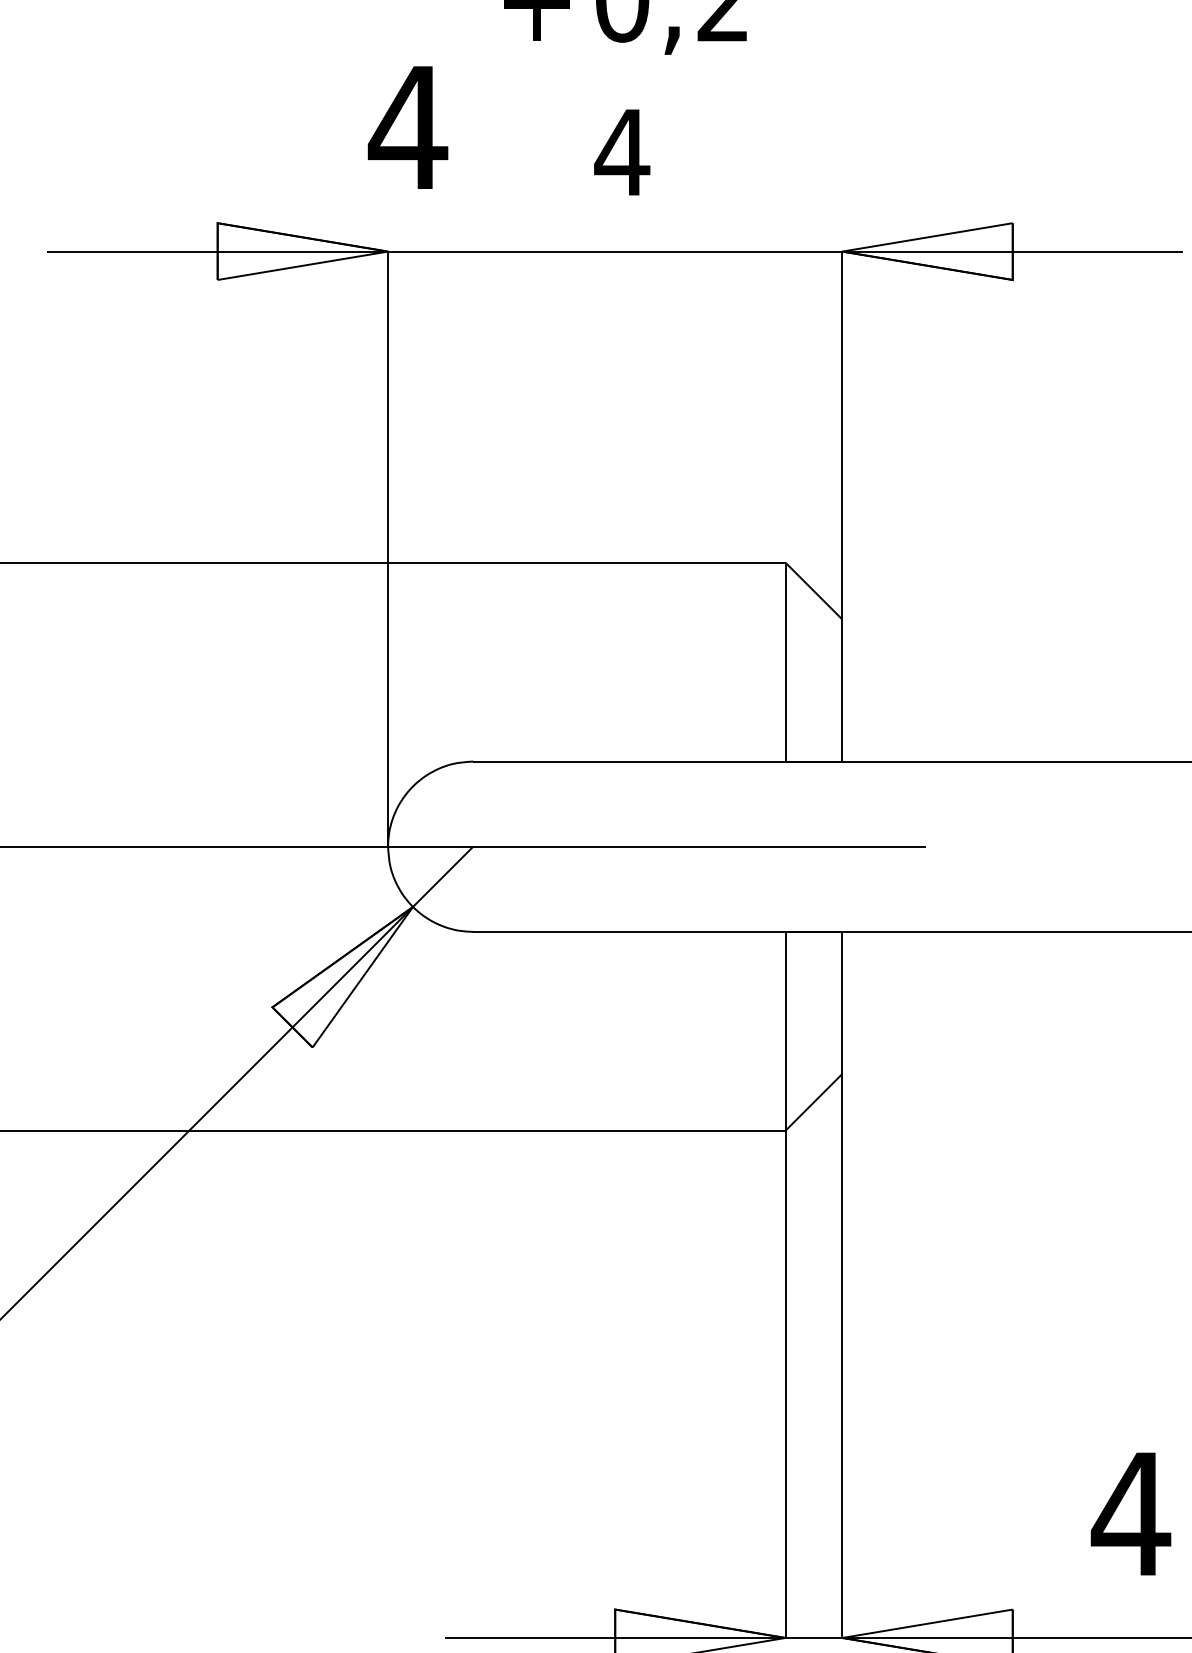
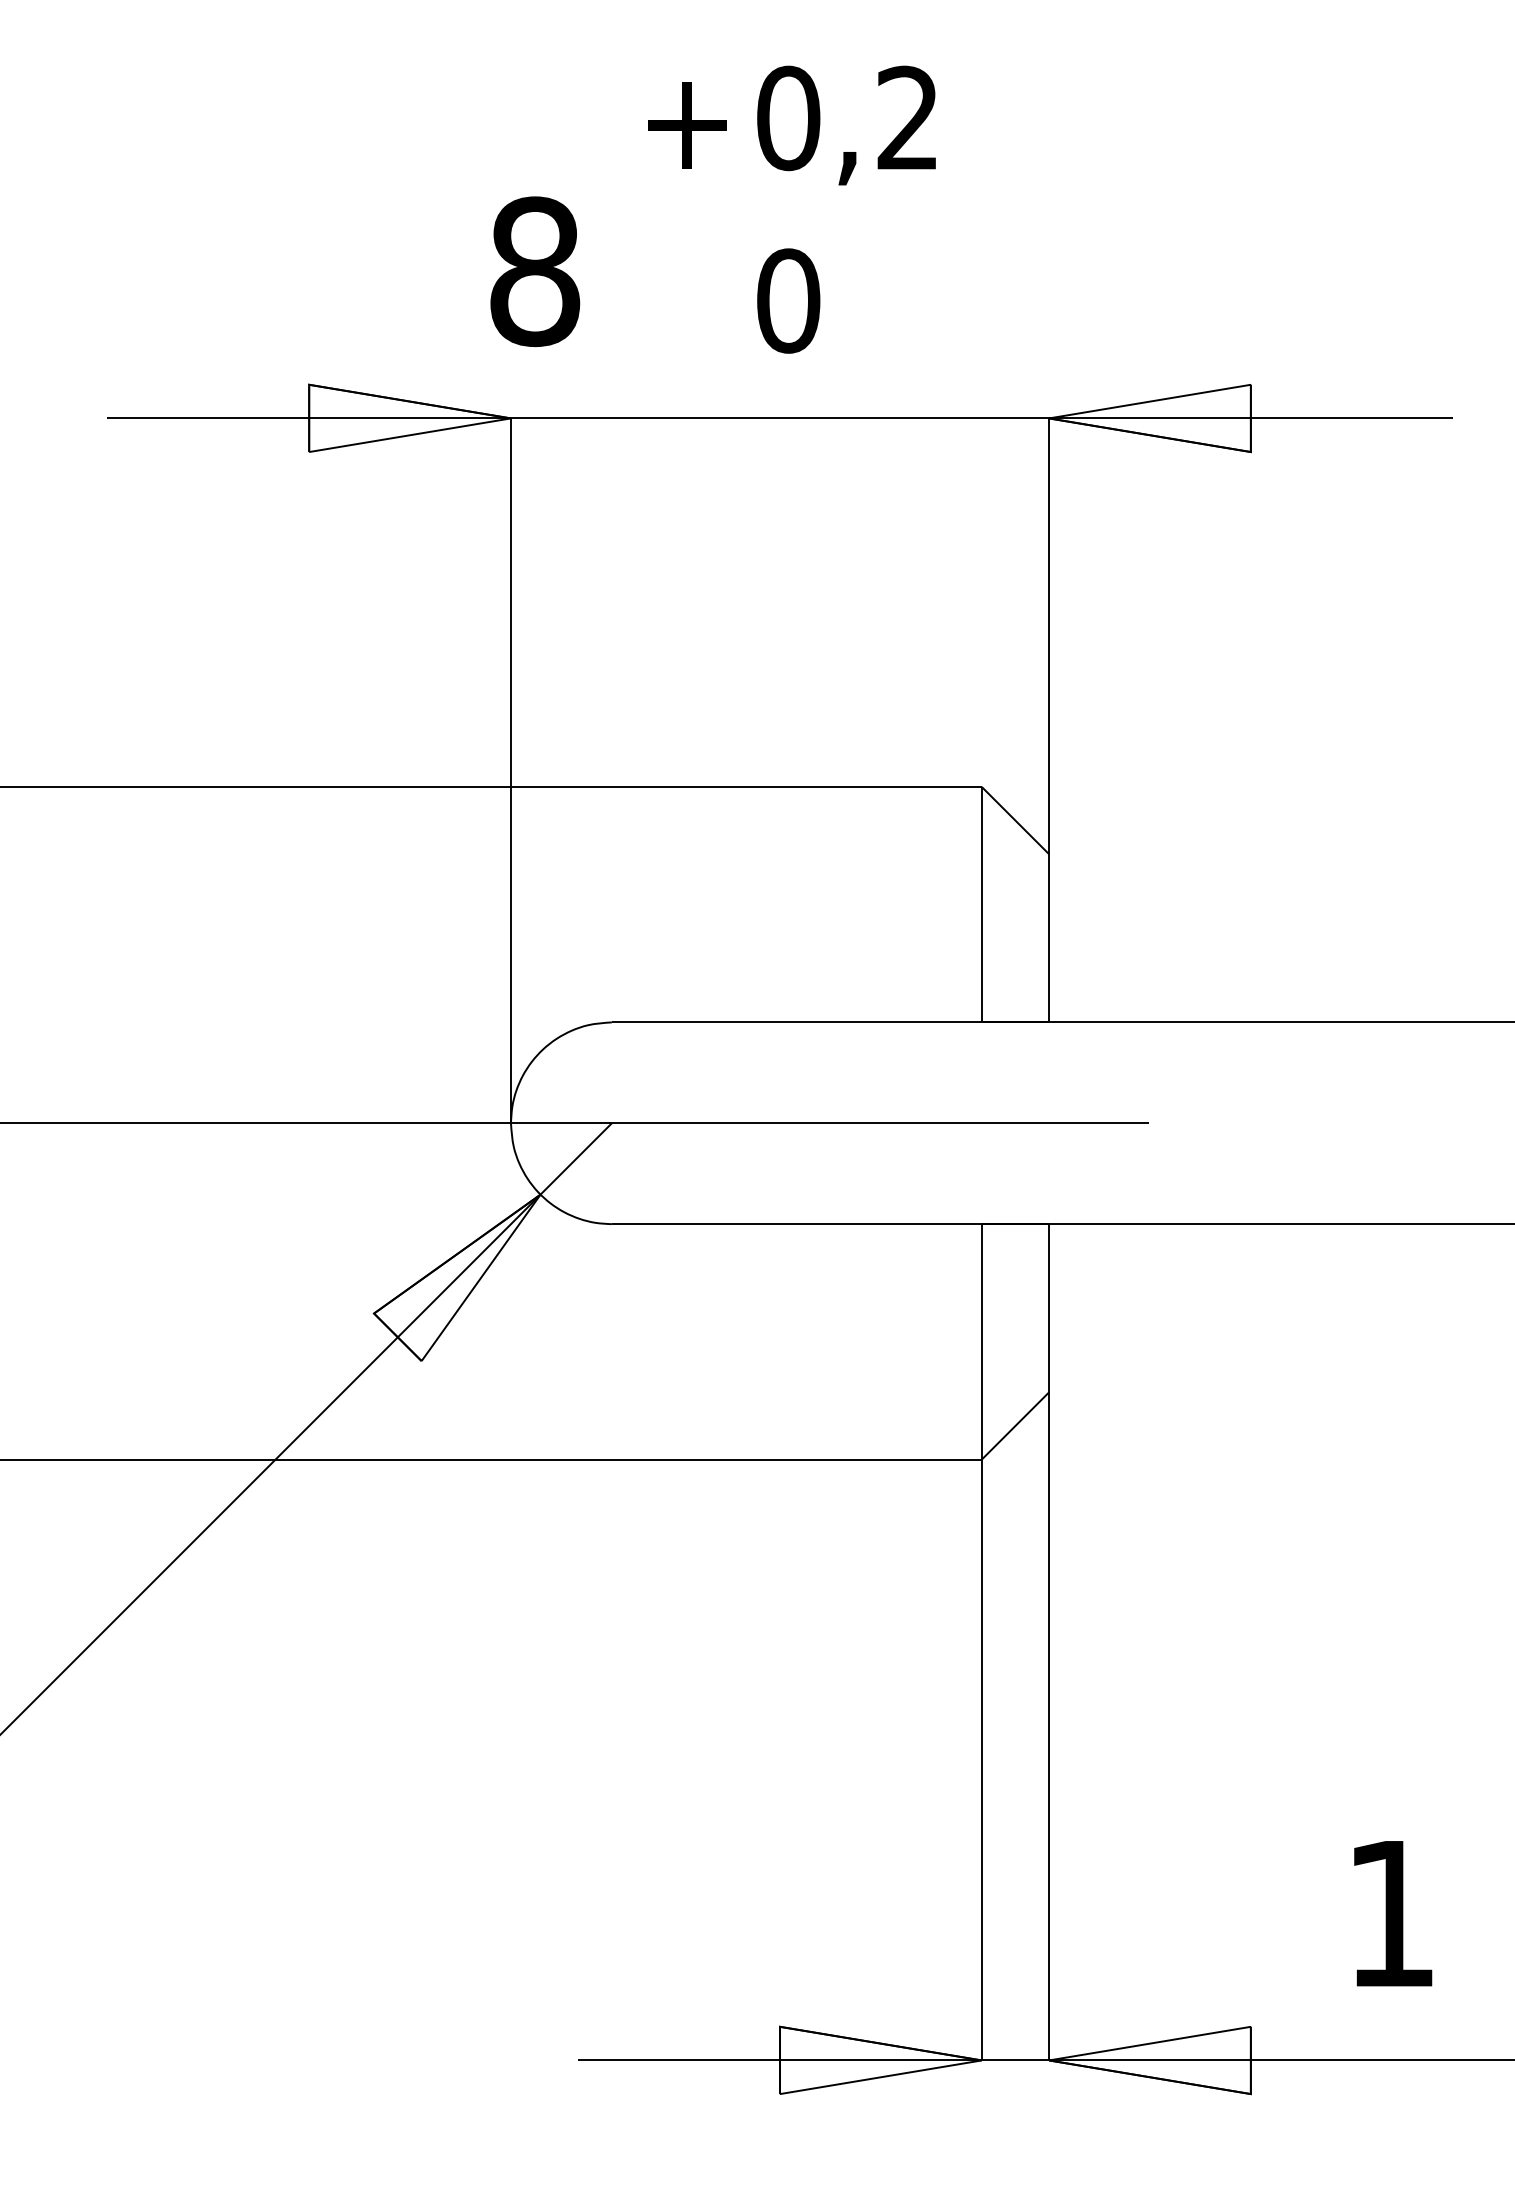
text: (407, 127) -> (534, 271), 4 -> 8
text: (622, 152) -> (788, 300), 4 -> 0
text: (1130, 1513) -> (1390, 1913), 4 -> 1

